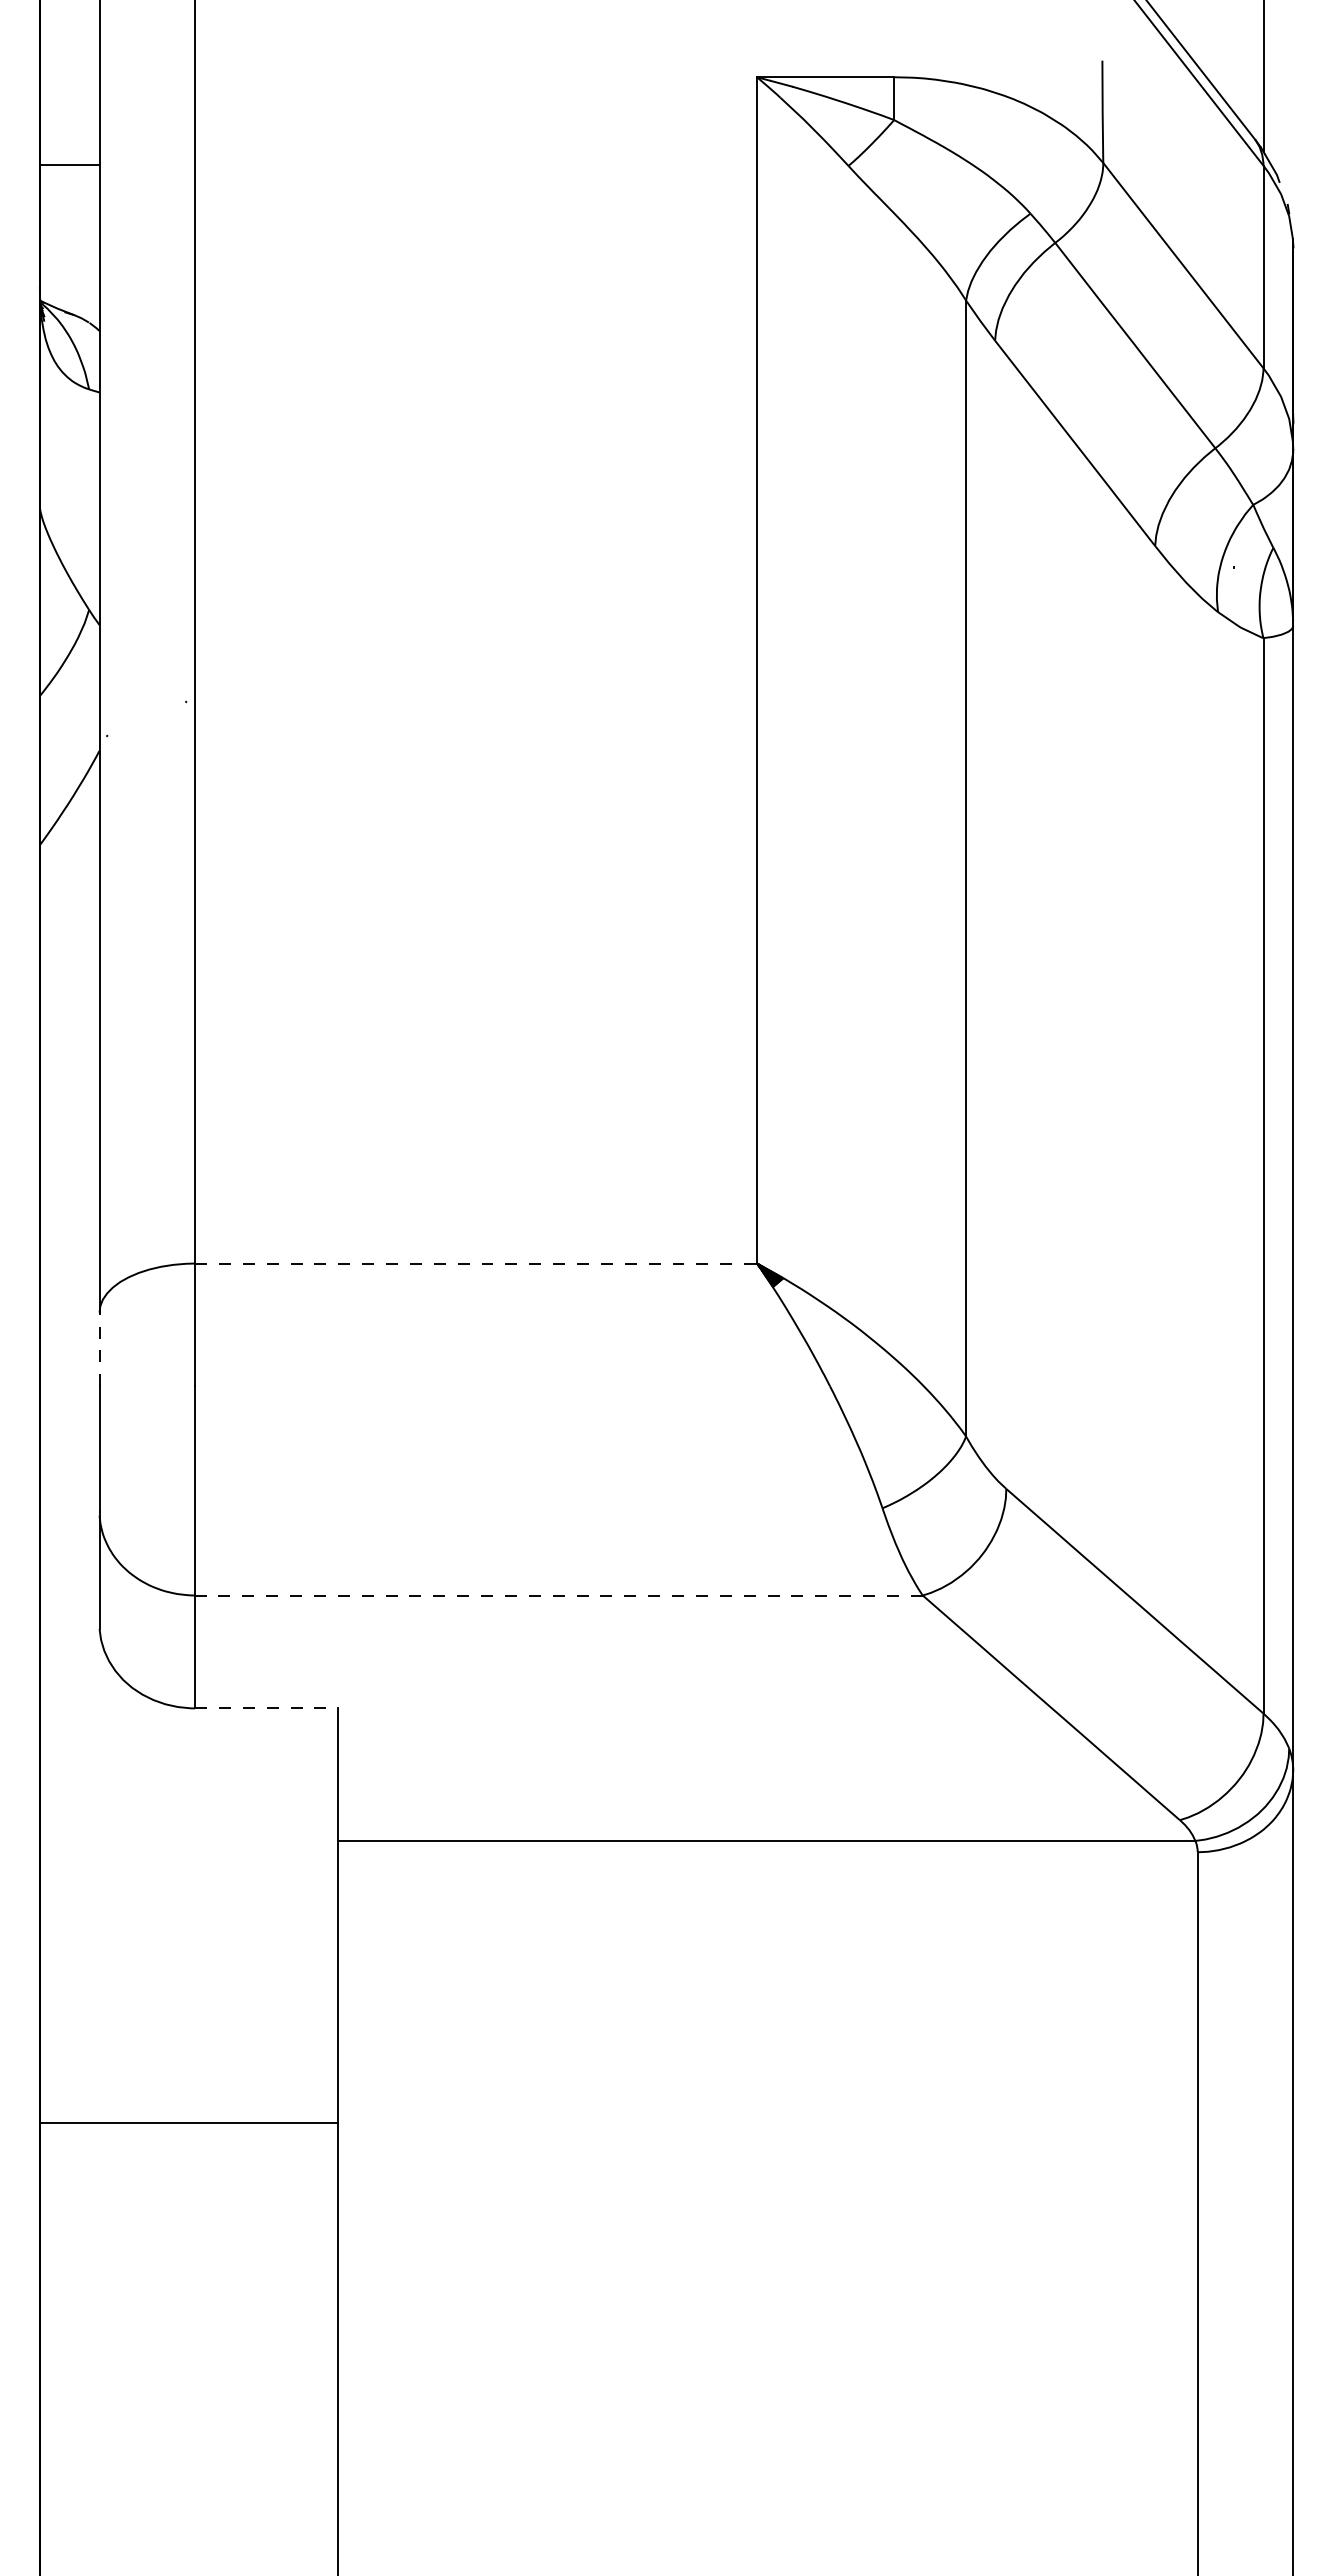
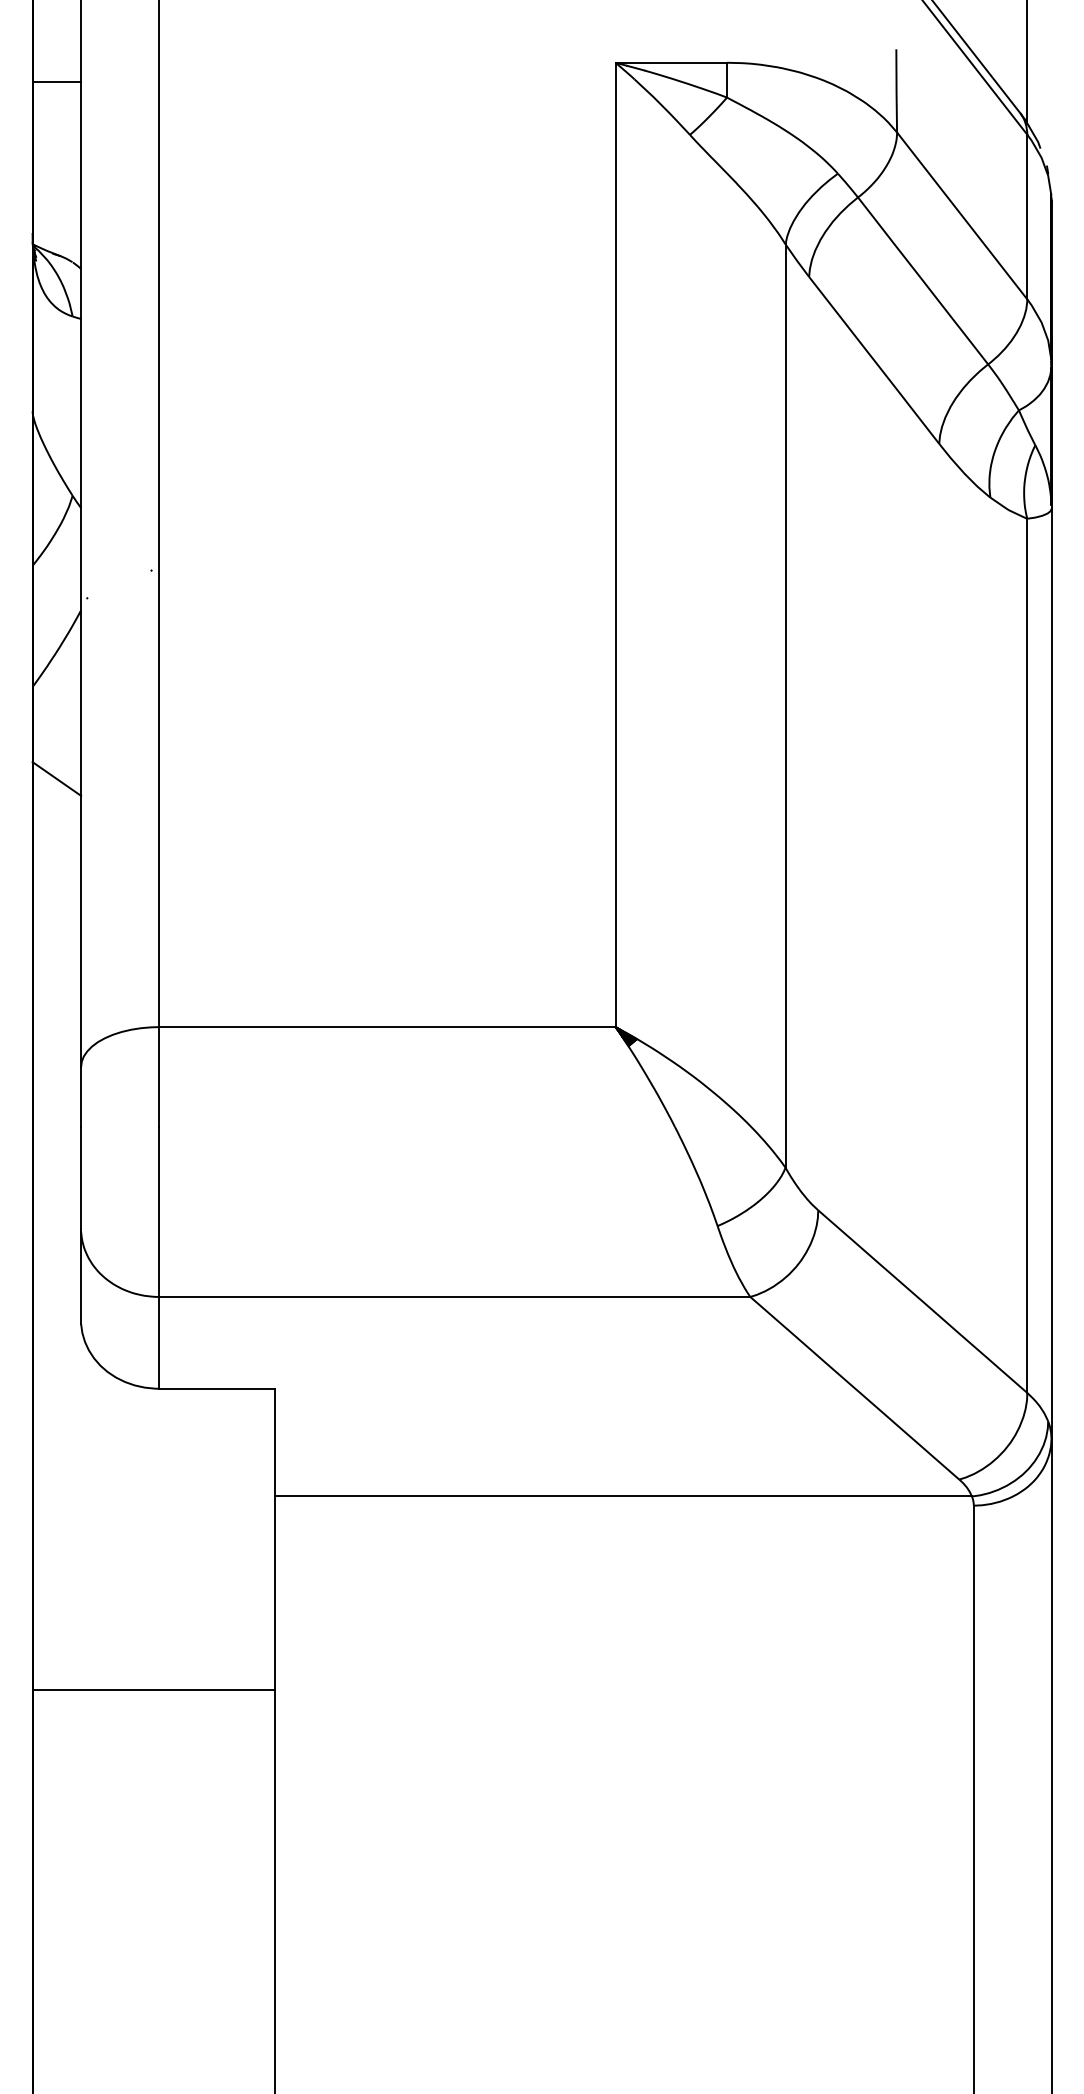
line: (69, 164) -> (56, 81), moved
line: (69, 958) -> (56, 779), added
line: (476, 1263) -> (387, 1027), dashed -> solid
line: (99, 1349) -> (81, 1096), dashed -> solid
line: (558, 1595) -> (454, 1296), dashed -> solid
line: (266, 1708) -> (216, 1388), dashed -> solid
line: (188, 2122) -> (153, 1689), moved

